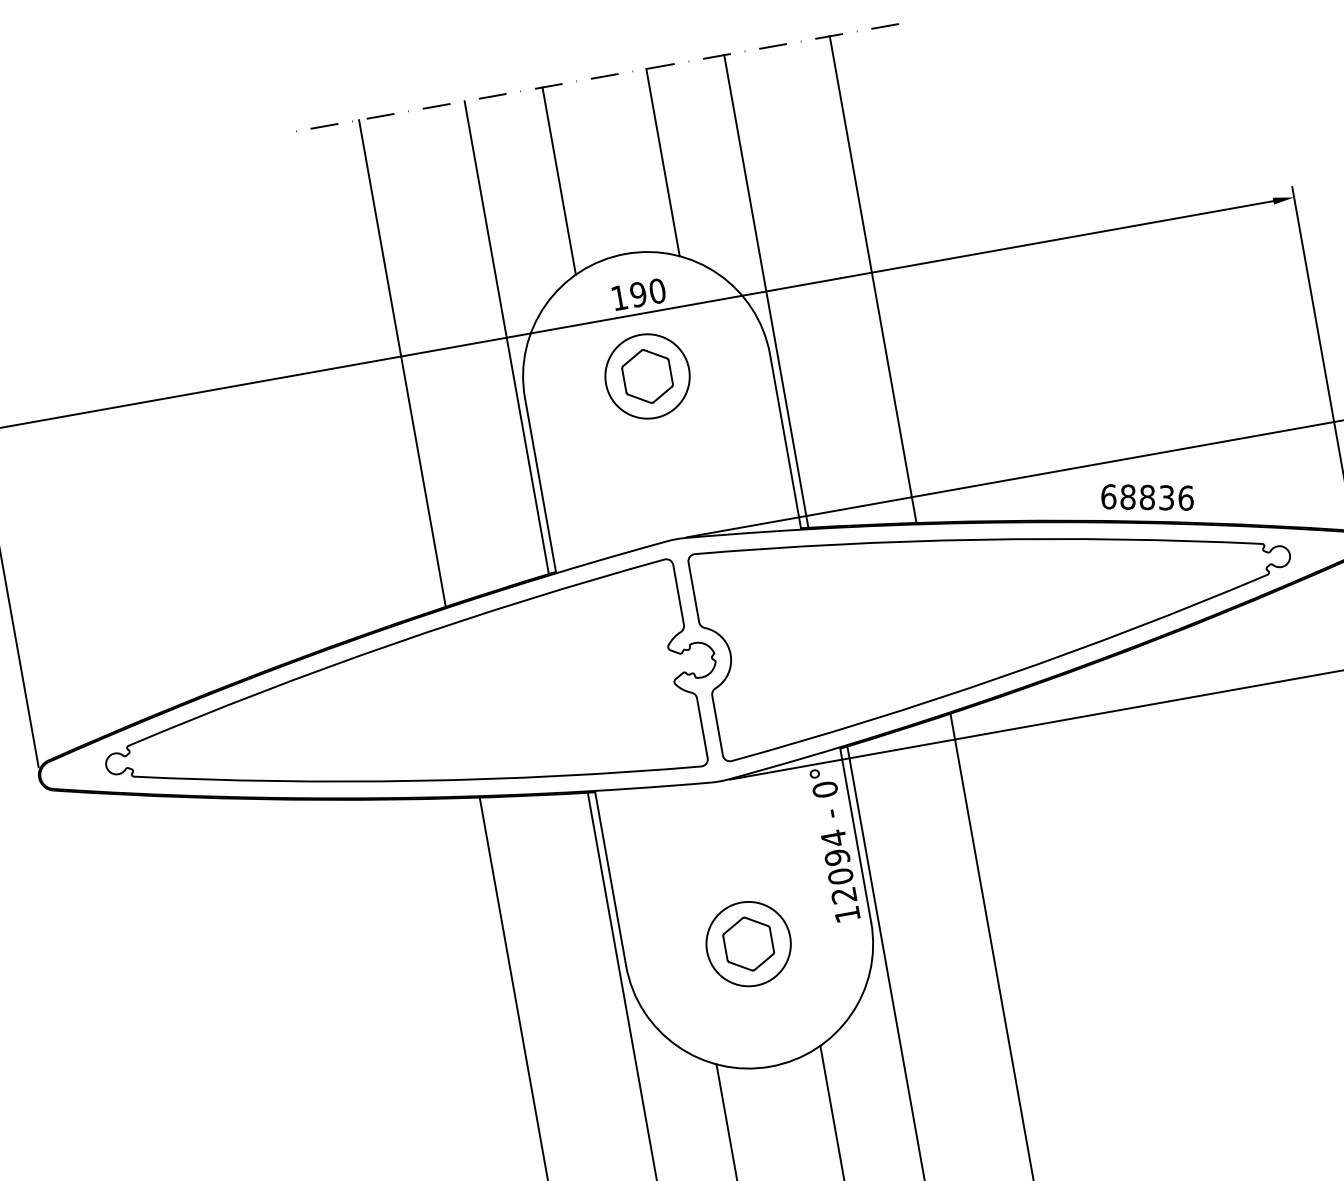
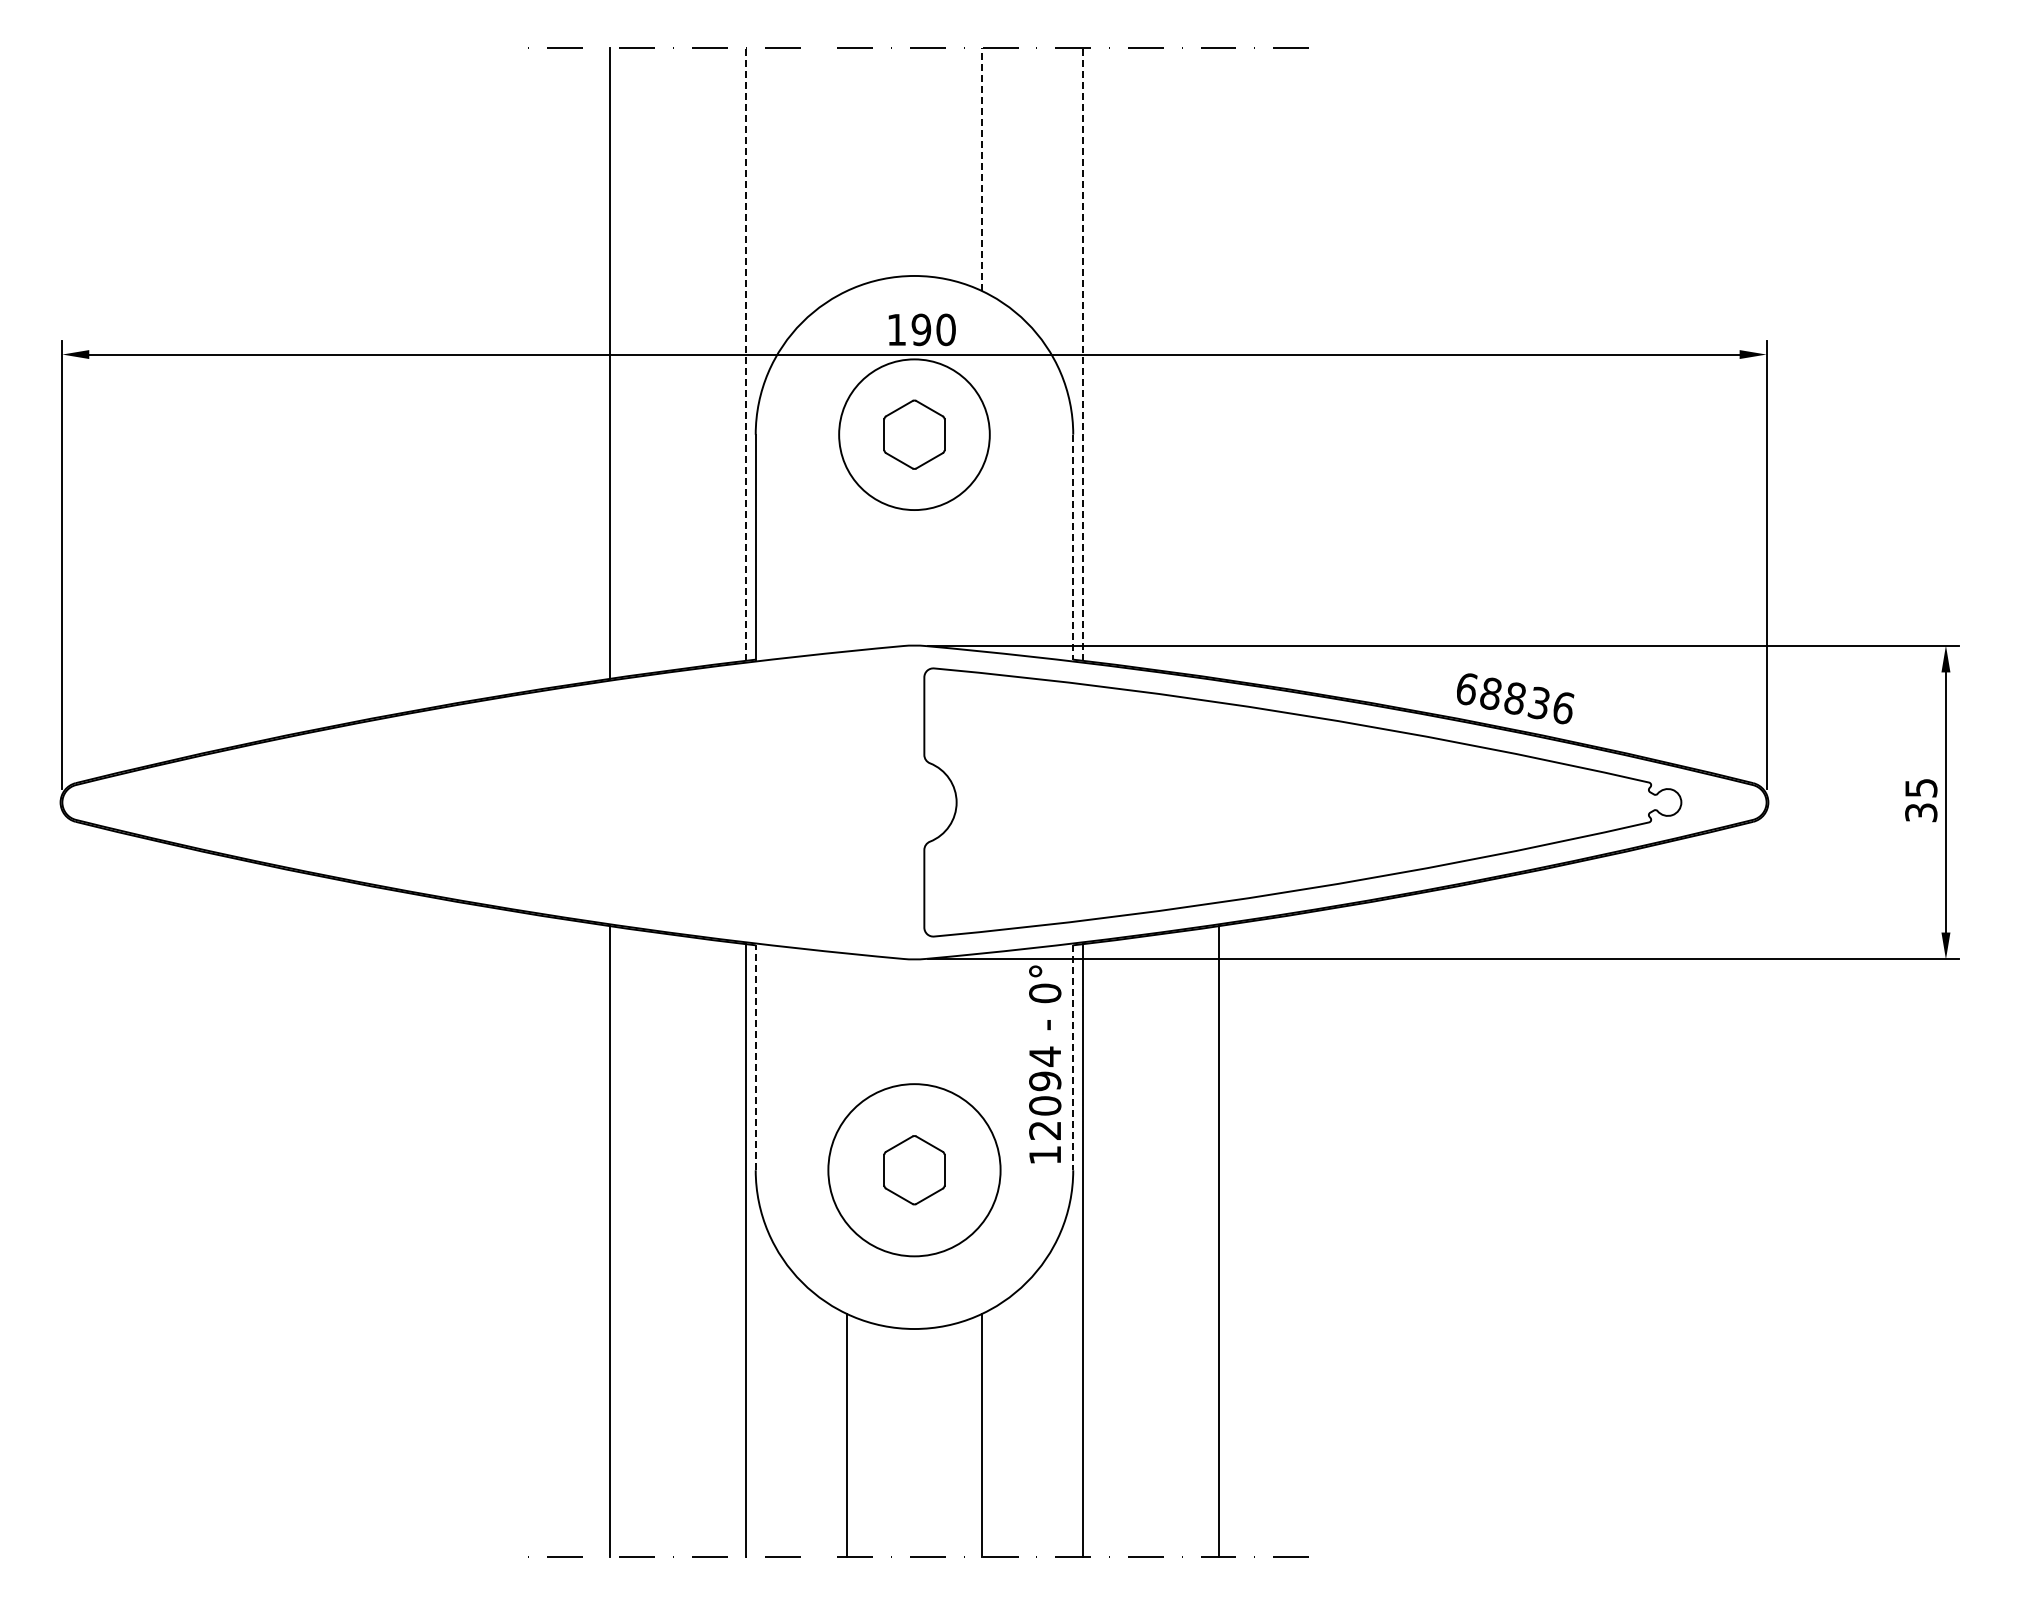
line: (662, 162) -> (981, 169), solid -> dashed
line: (559, 180) -> (847, 169), removed
line: (873, 279) -> (1219, 363), removed
line: (766, 291) -> (1082, 354), solid -> dashed
line: (506, 337) -> (746, 354), solid -> dashed
circle: (647, 376) -> (914, 434), size x1.4
line: (785, 441) -> (1073, 547), solid -> dashed
part: (410, 711) -> (541, 802), removed
line: (856, 836) -> (1073, 1058), solid -> dashed
line: (610, 878) -> (755, 1057), solid -> dashed
circle: (748, 944) -> (914, 1170), size x1.6

